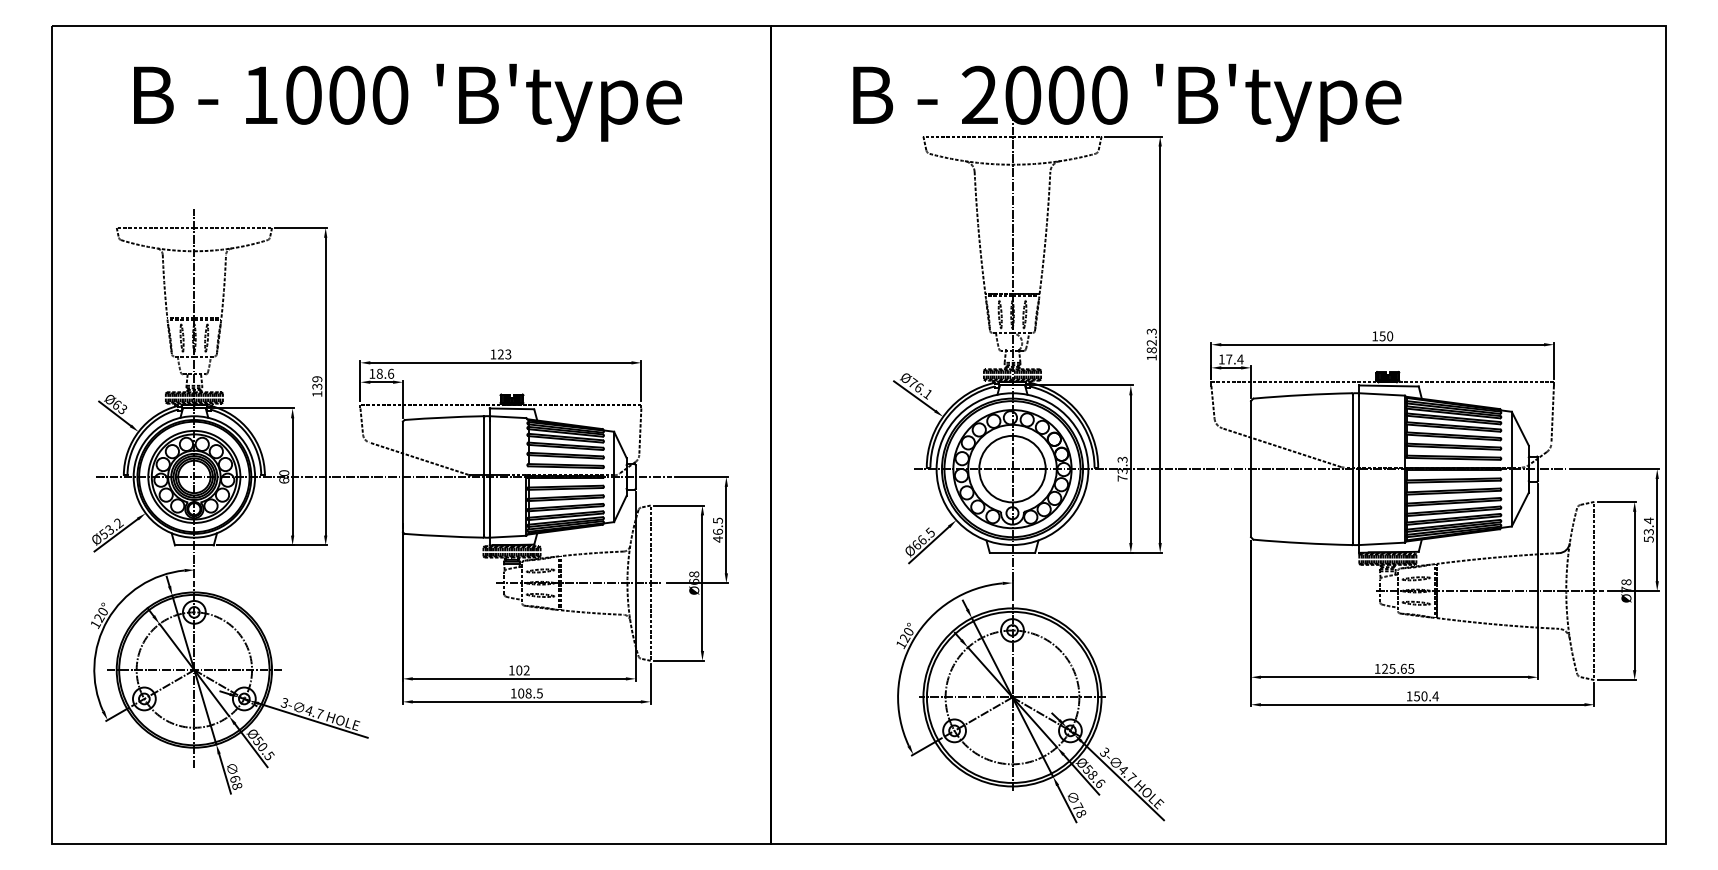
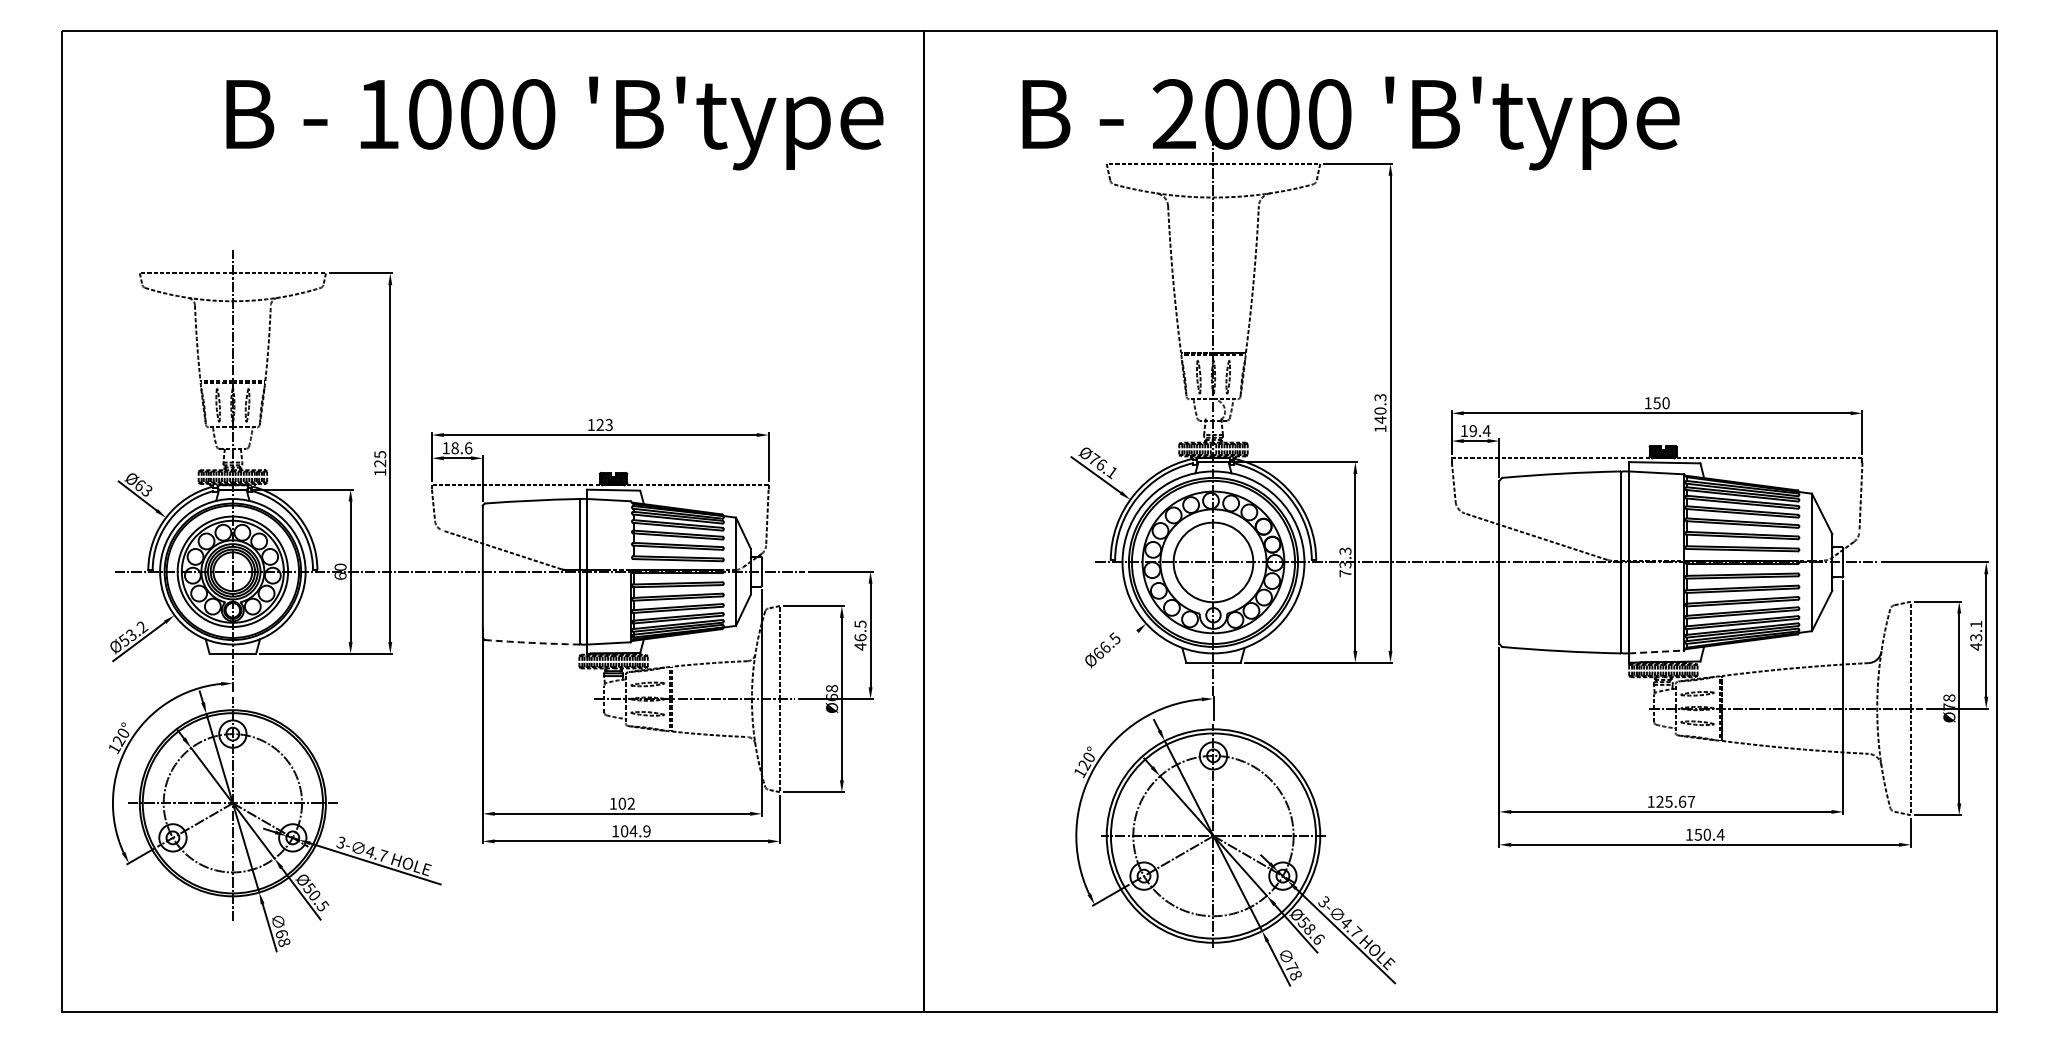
text: (407, 102) -> (554, 123), moved
text: (1151, 346) -> (1380, 415), 182.3 -> 140.3
text: (1228, 359) -> (1472, 431), 17.4 -> 19.4
text: (317, 383) -> (380, 459), 139 -> 125
text: (1649, 530) -> (1976, 635), 53.4 -> 43.1
arc: (444, 535) -> (532, 642), solid -> dashed
line: (1382, 543) -> (1656, 651), solid -> dashed
line: (929, 545) -> (1113, 653), removed
text: (1411, 668) -> (1691, 801), 125.65 -> 125.67
text: (533, 693) -> (639, 831), 108.5 -> 104.9

